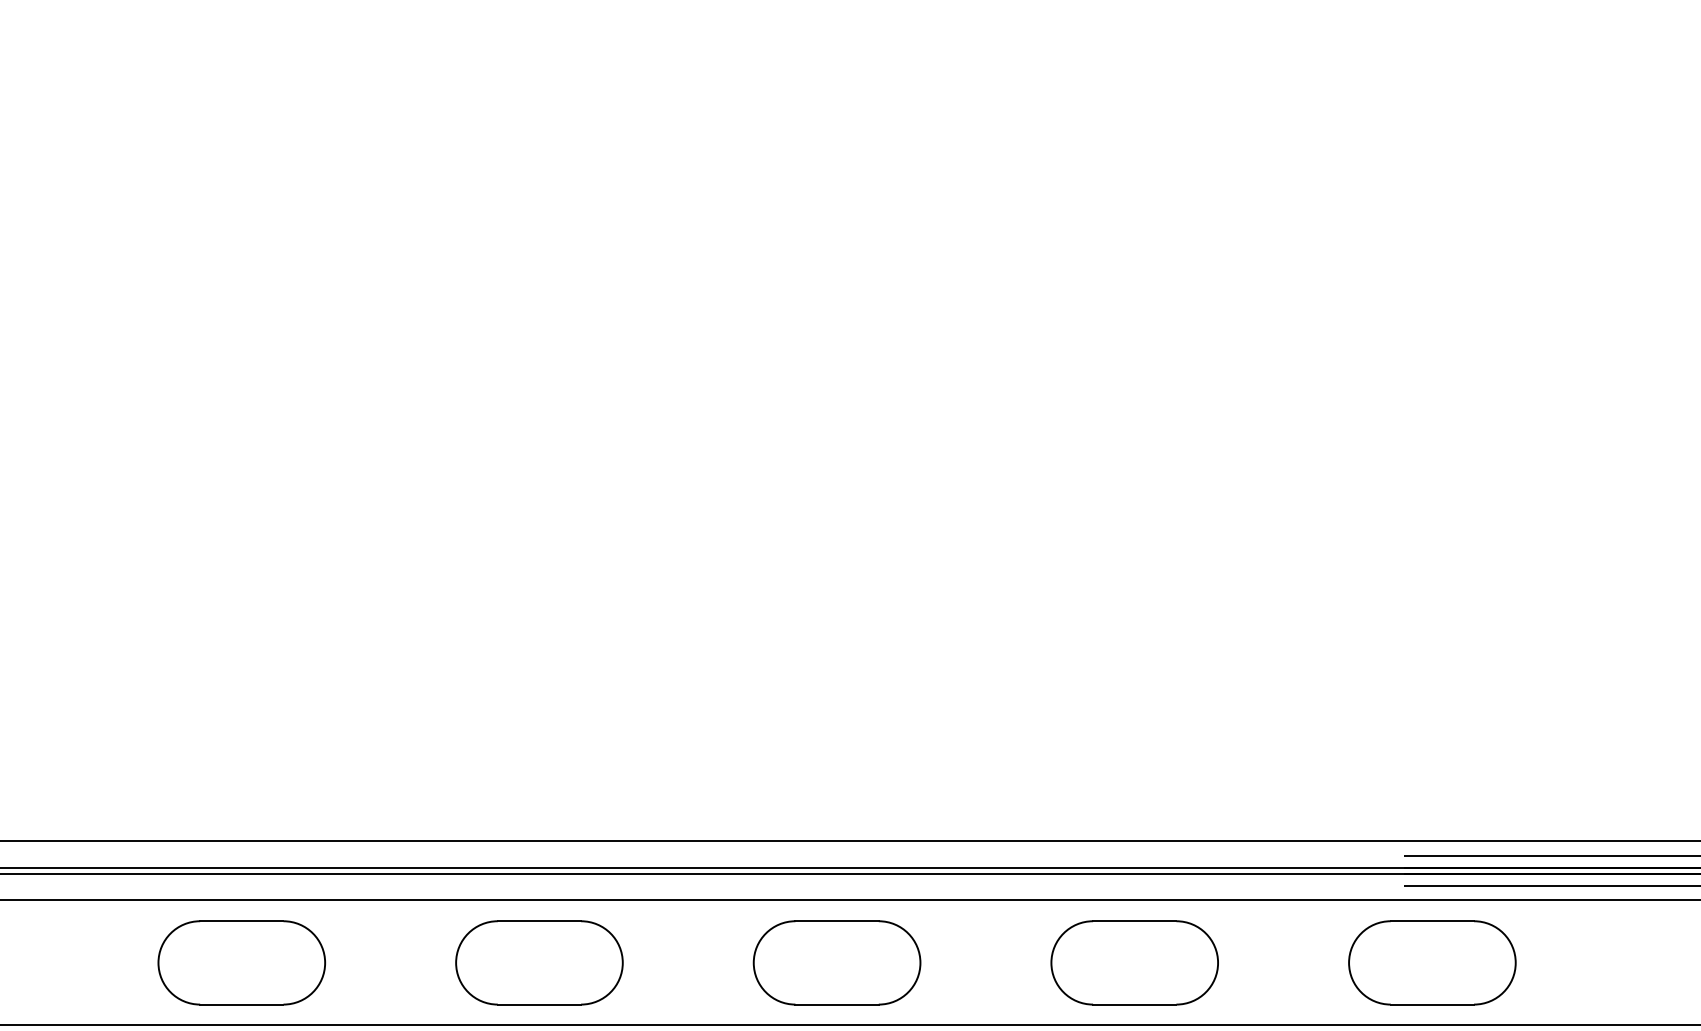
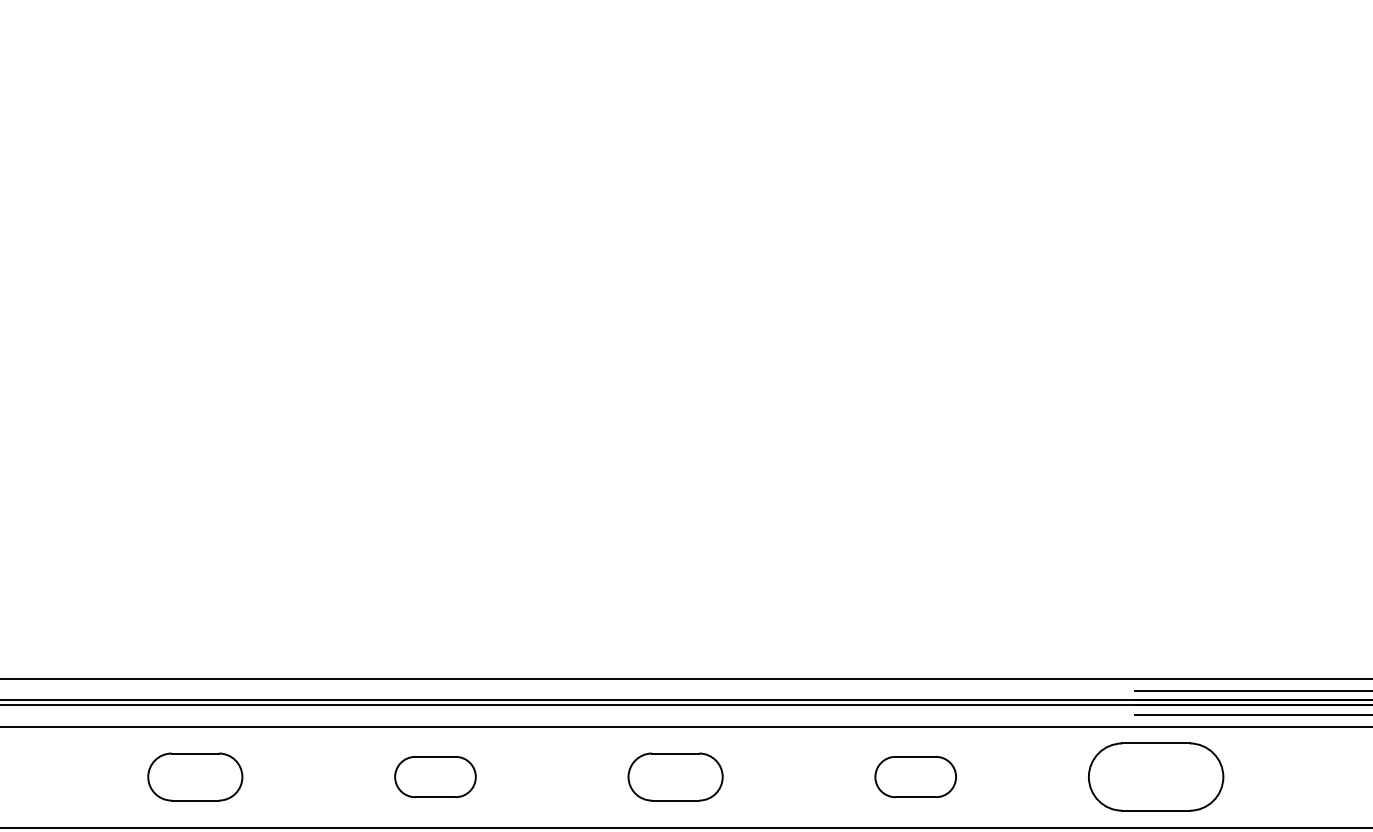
part: (242, 962) -> (195, 776), size x0.7
part: (539, 962) -> (435, 776), size x0.6
part: (836, 962) -> (675, 776), size x0.7
part: (1134, 962) -> (915, 776), size x0.6

